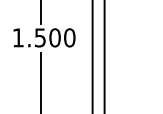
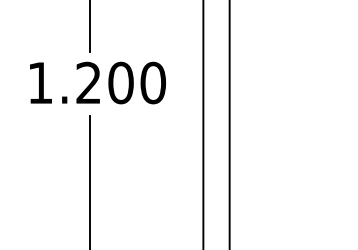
text: (39, 37) -> (86, 82), 1.500 -> 1.200

